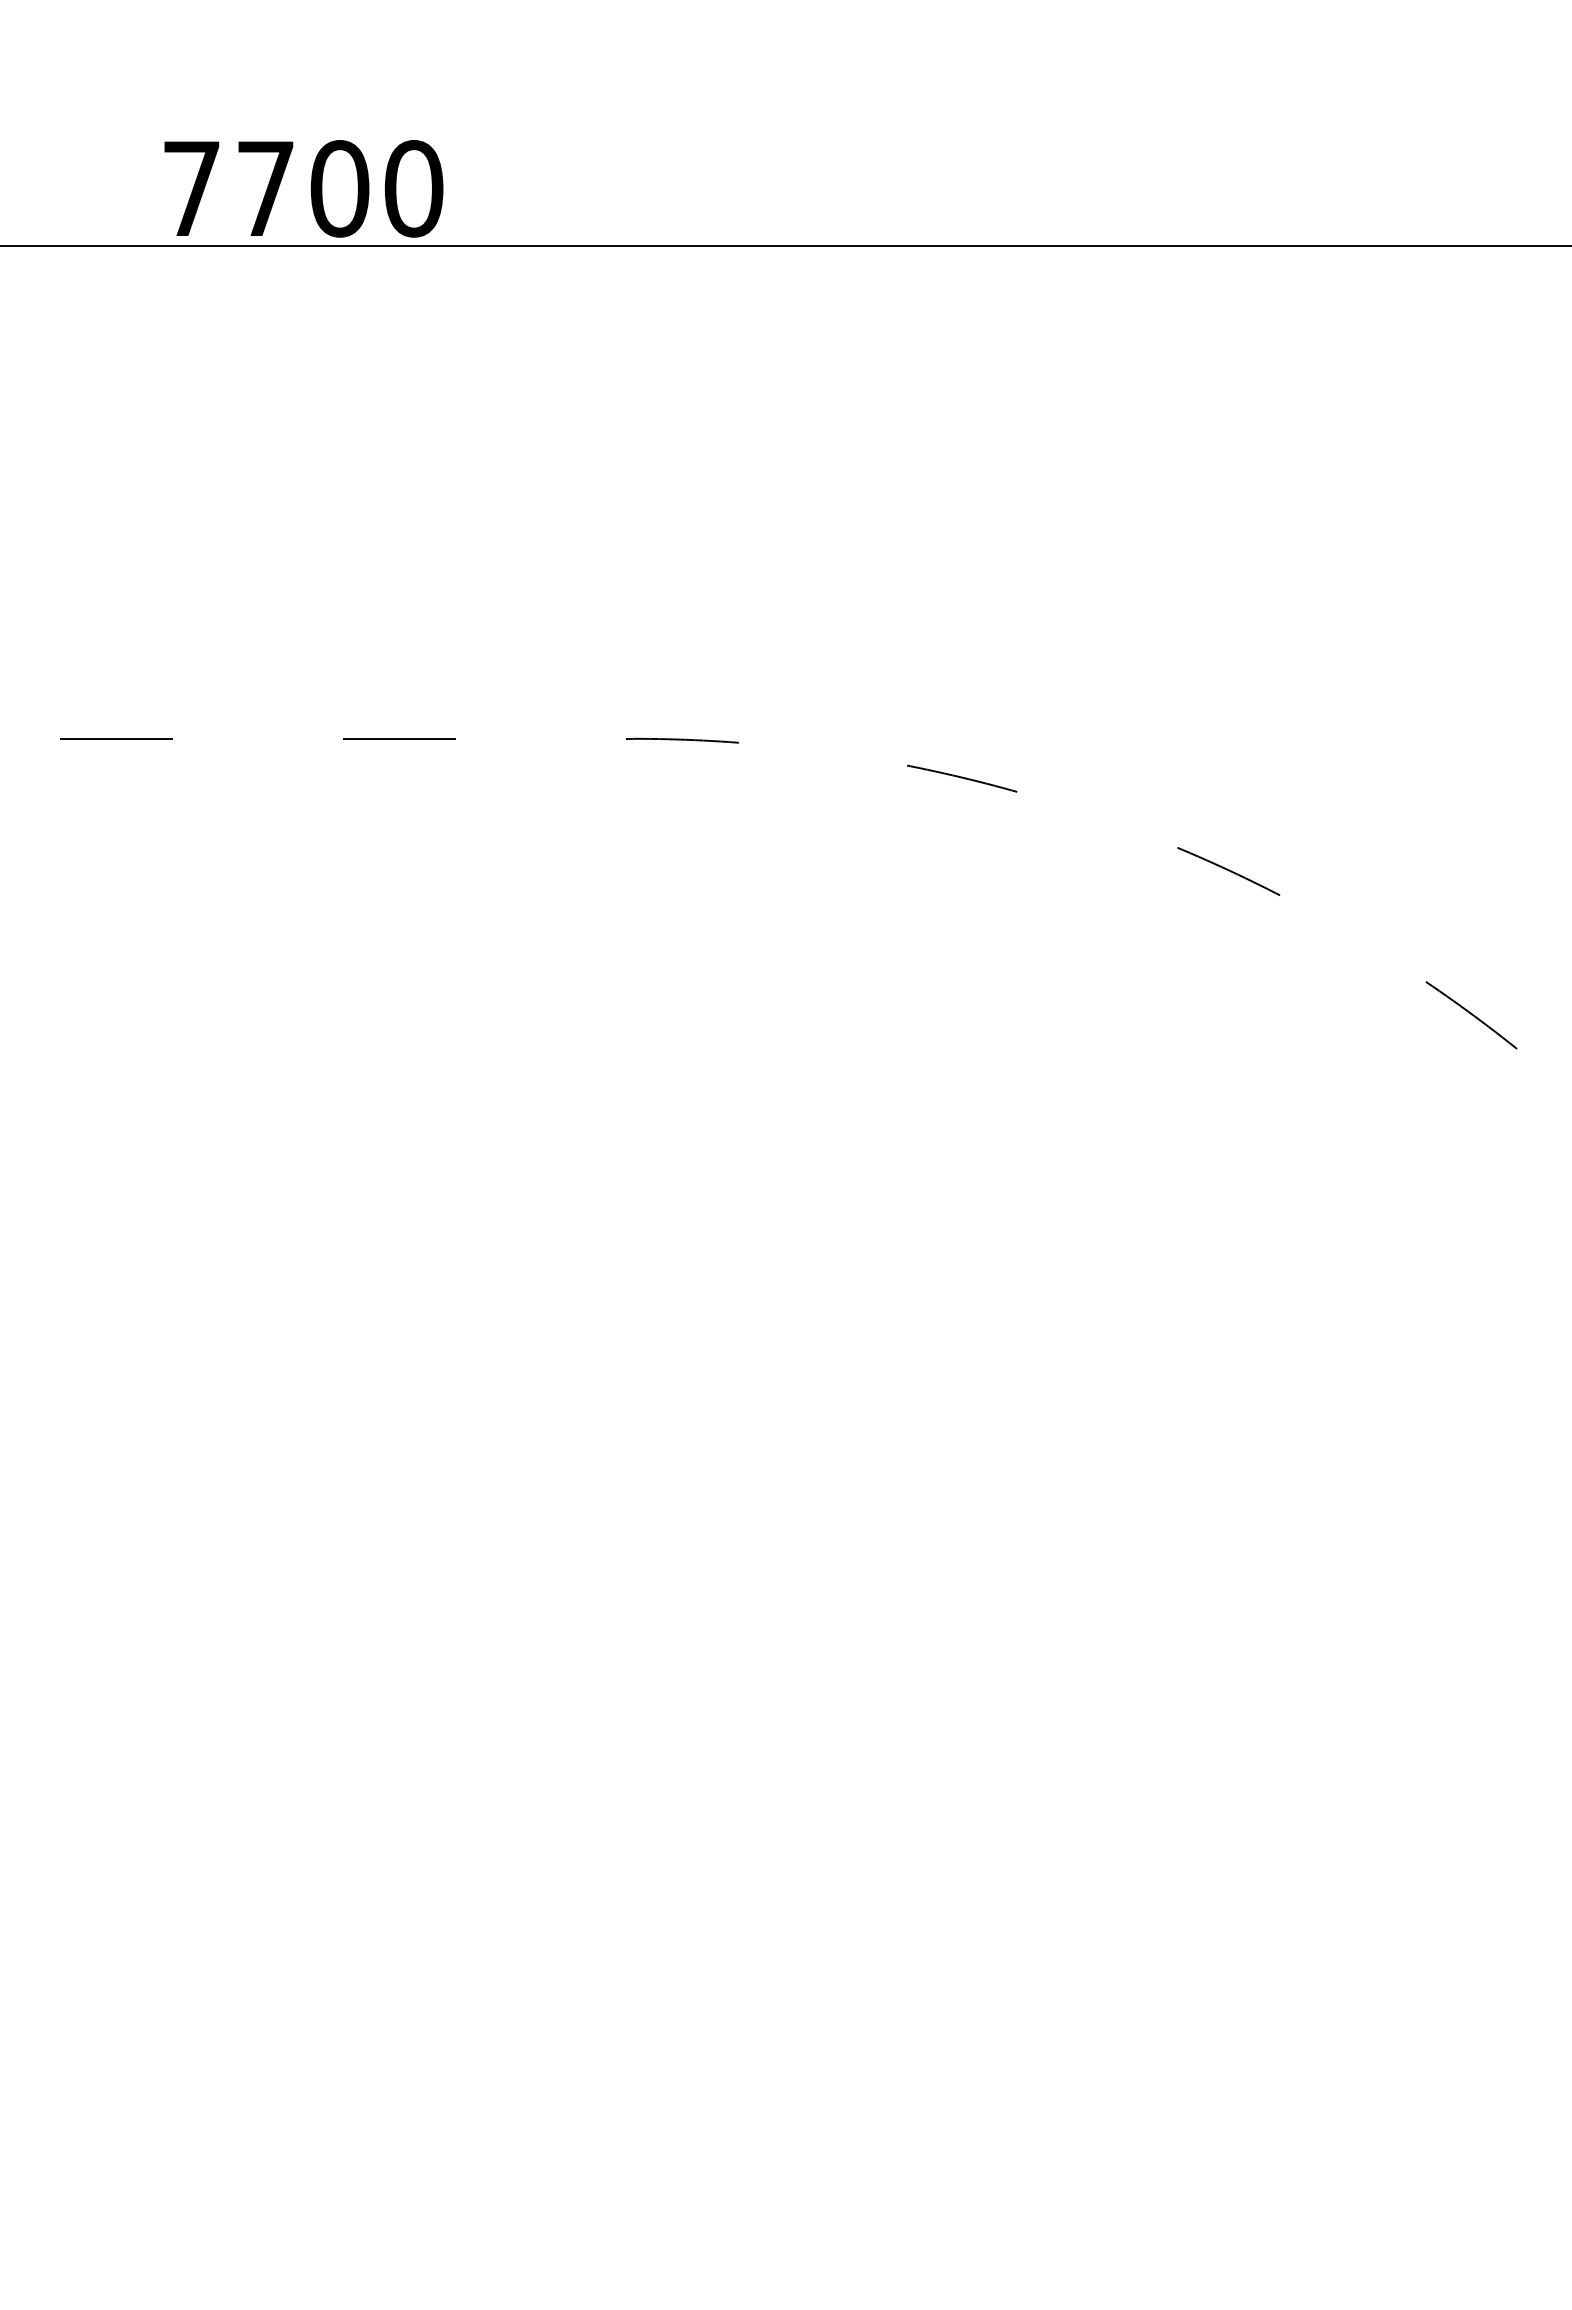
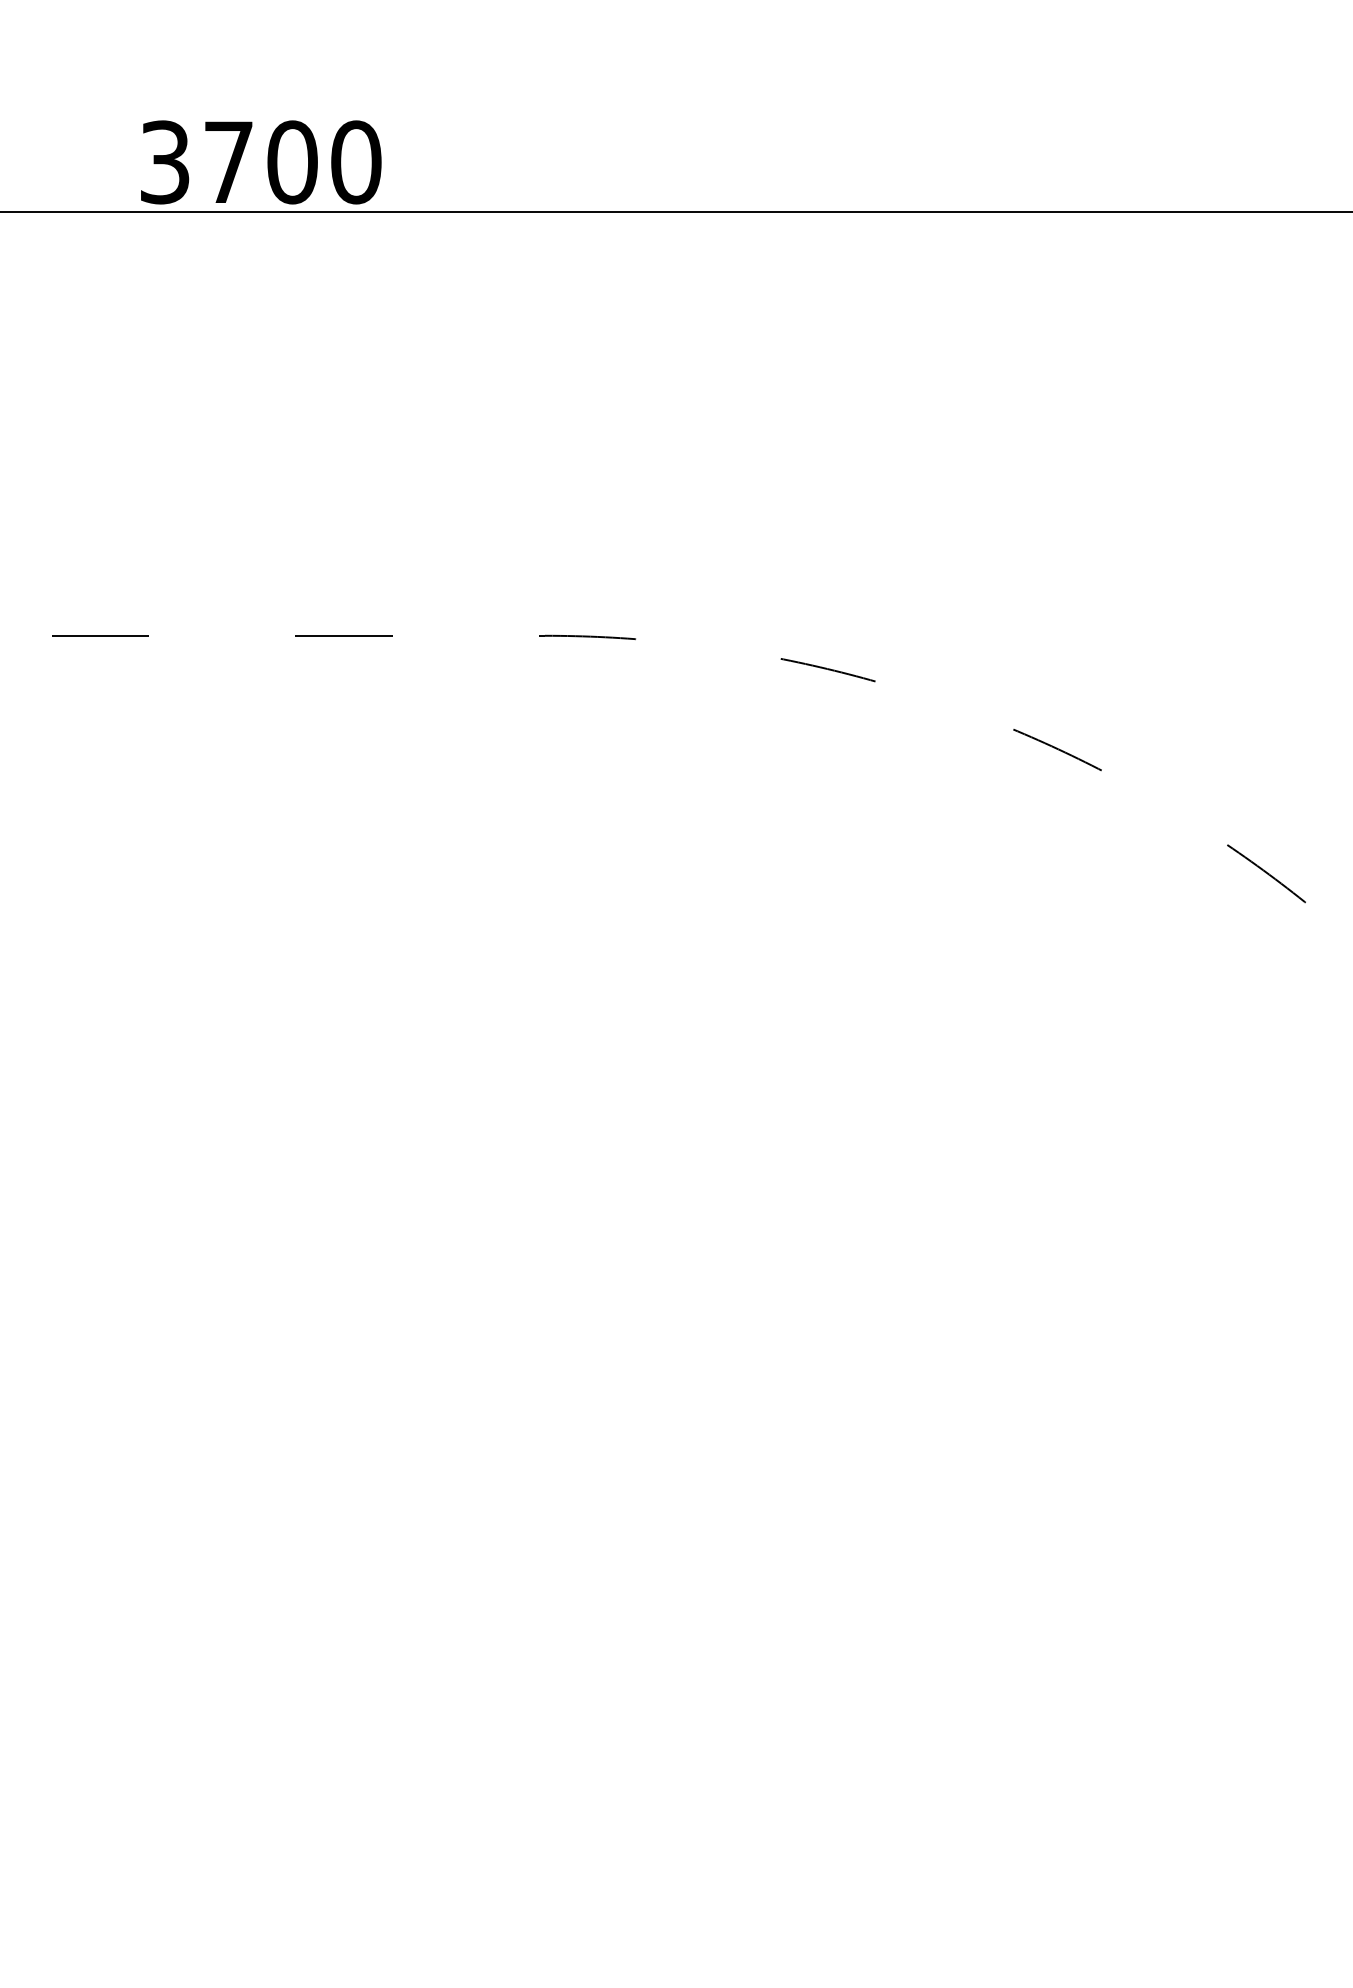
text: (191, 188) -> (164, 162), 7700 -> 3700

